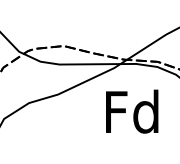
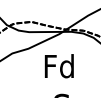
text: (130, 112) -> (58, 66), moved

